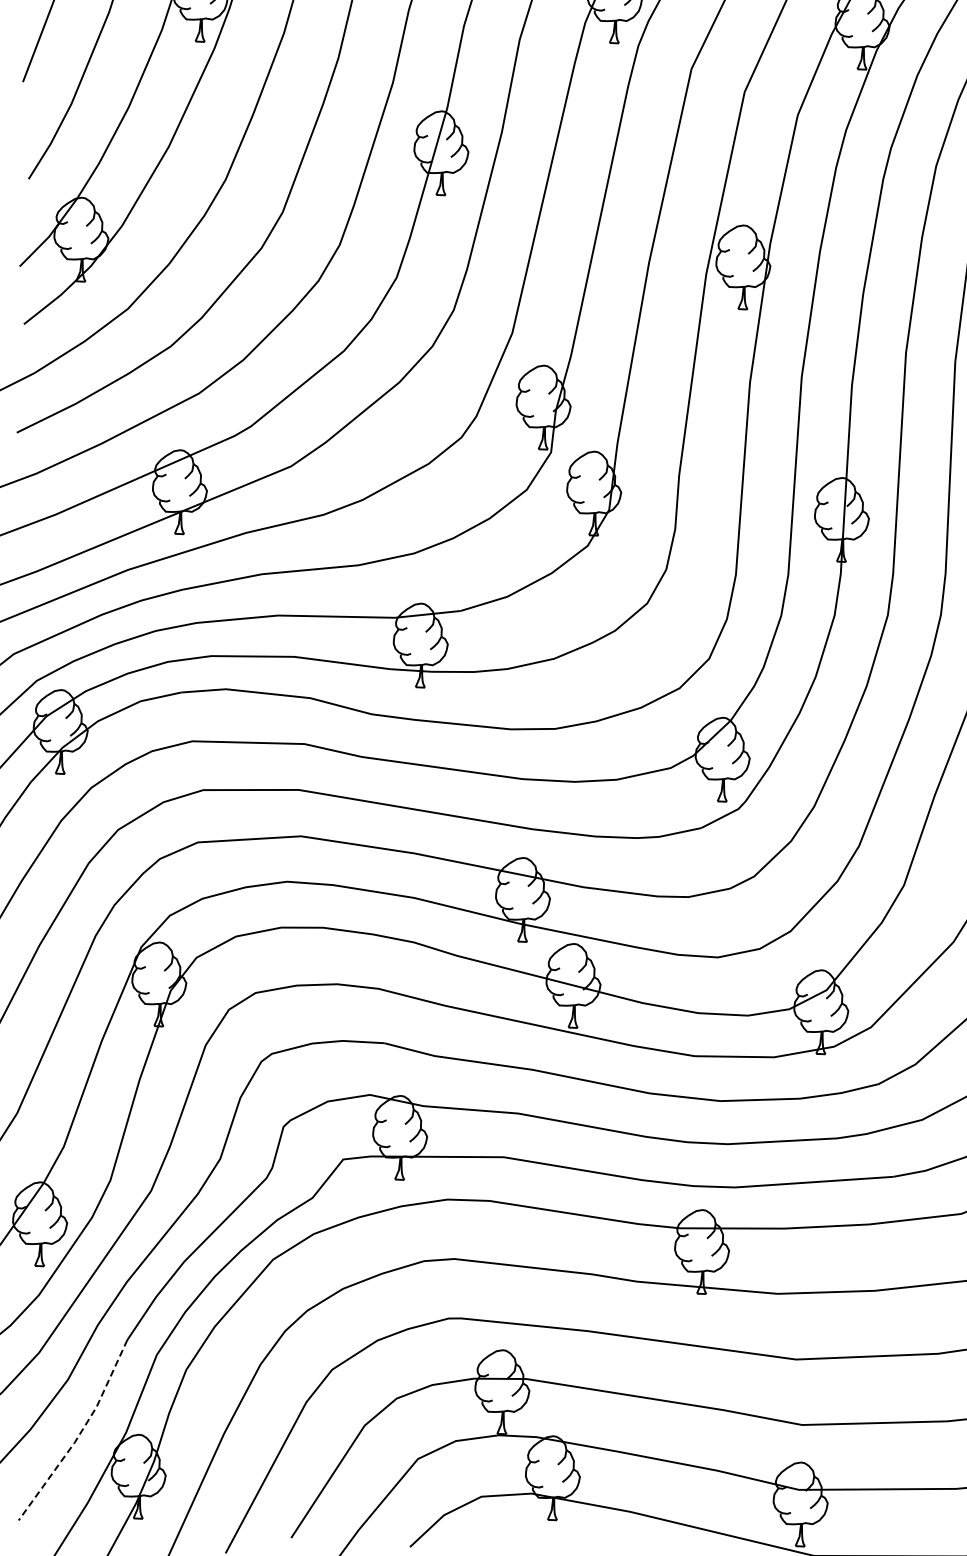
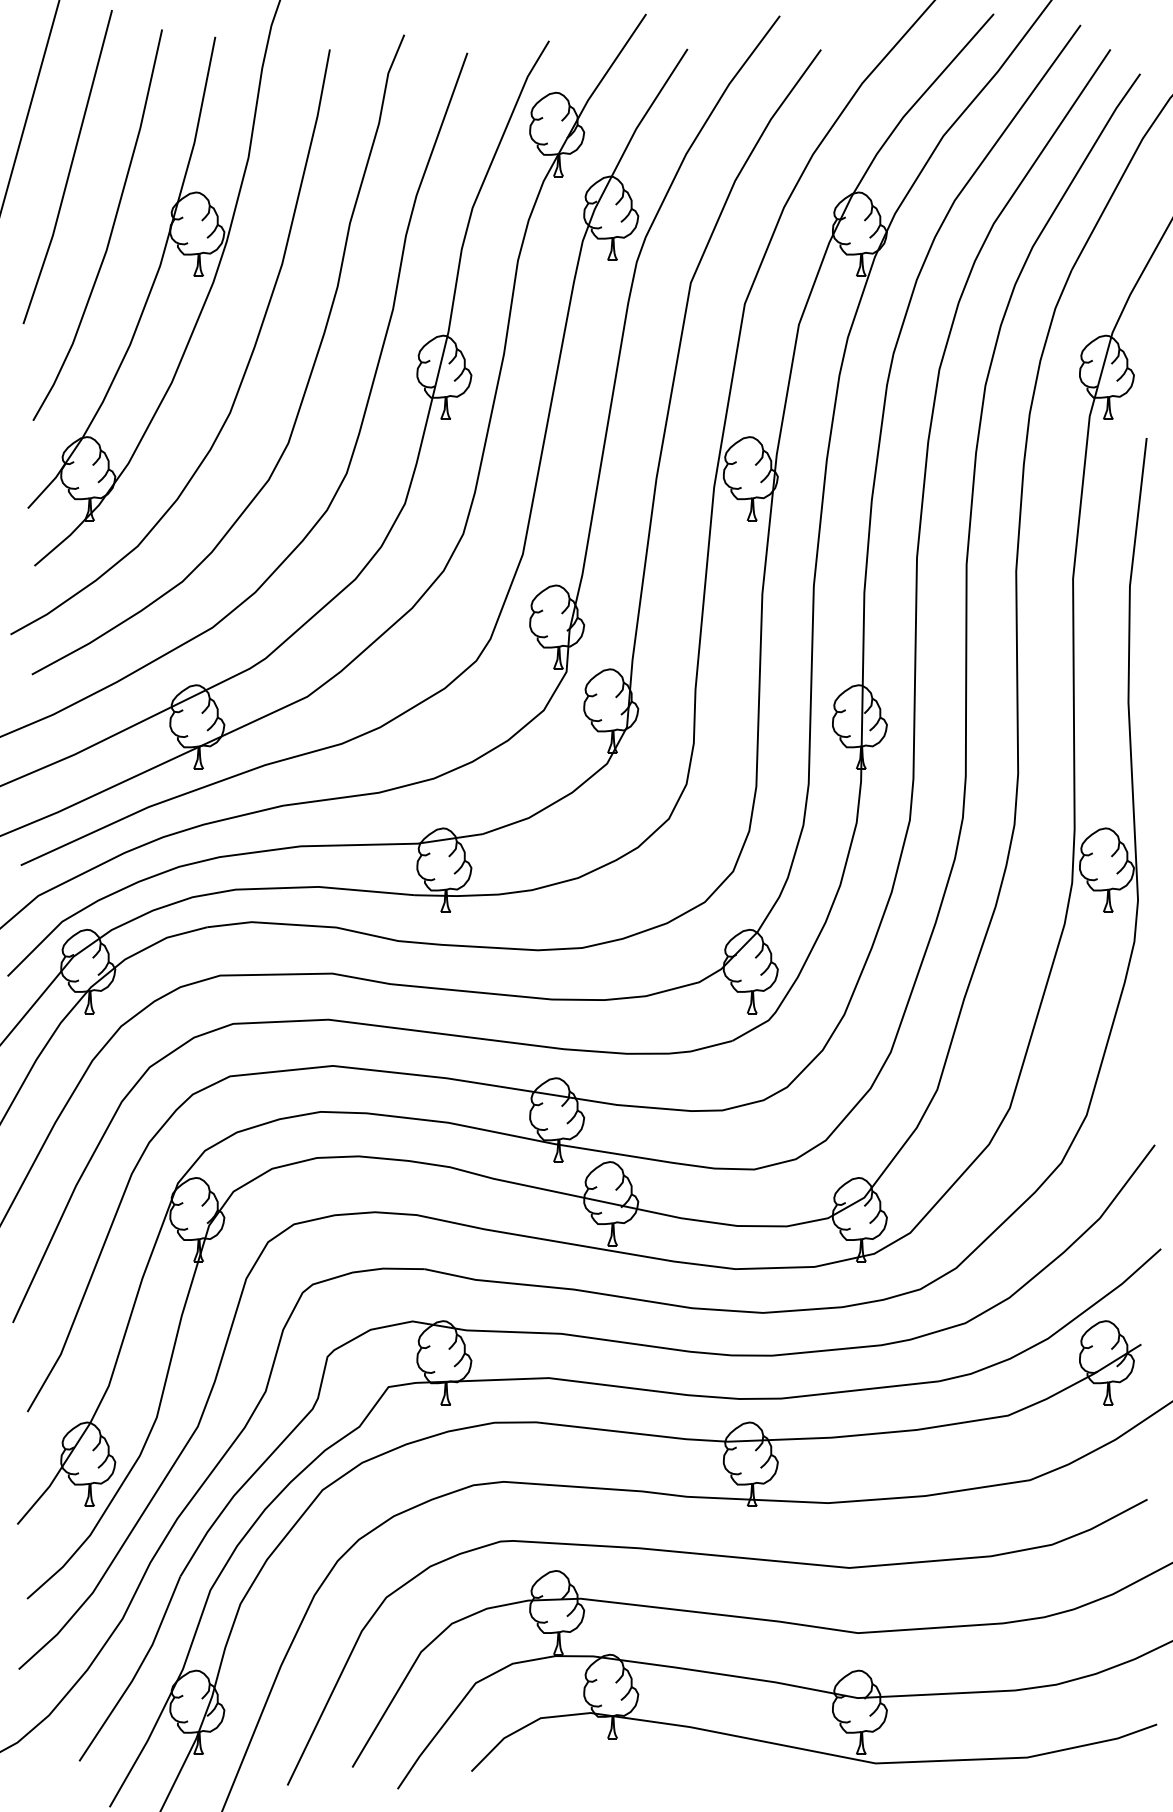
line: (79, 1435) -> (136, 1673), dashed -> solid

